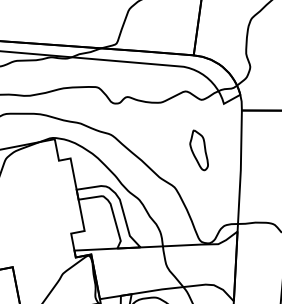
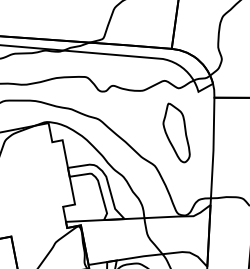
part: (198, 150) -> (175, 133), size x1.67

